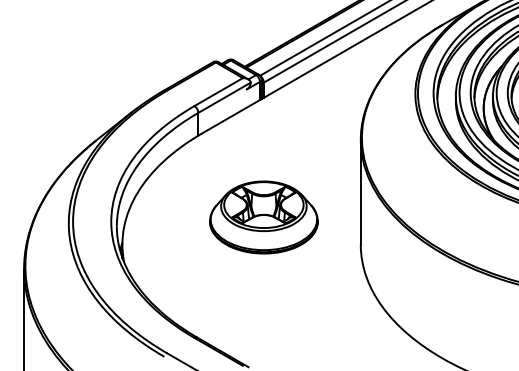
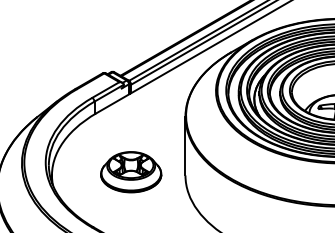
part: (264, 217) -> (131, 172), moved

